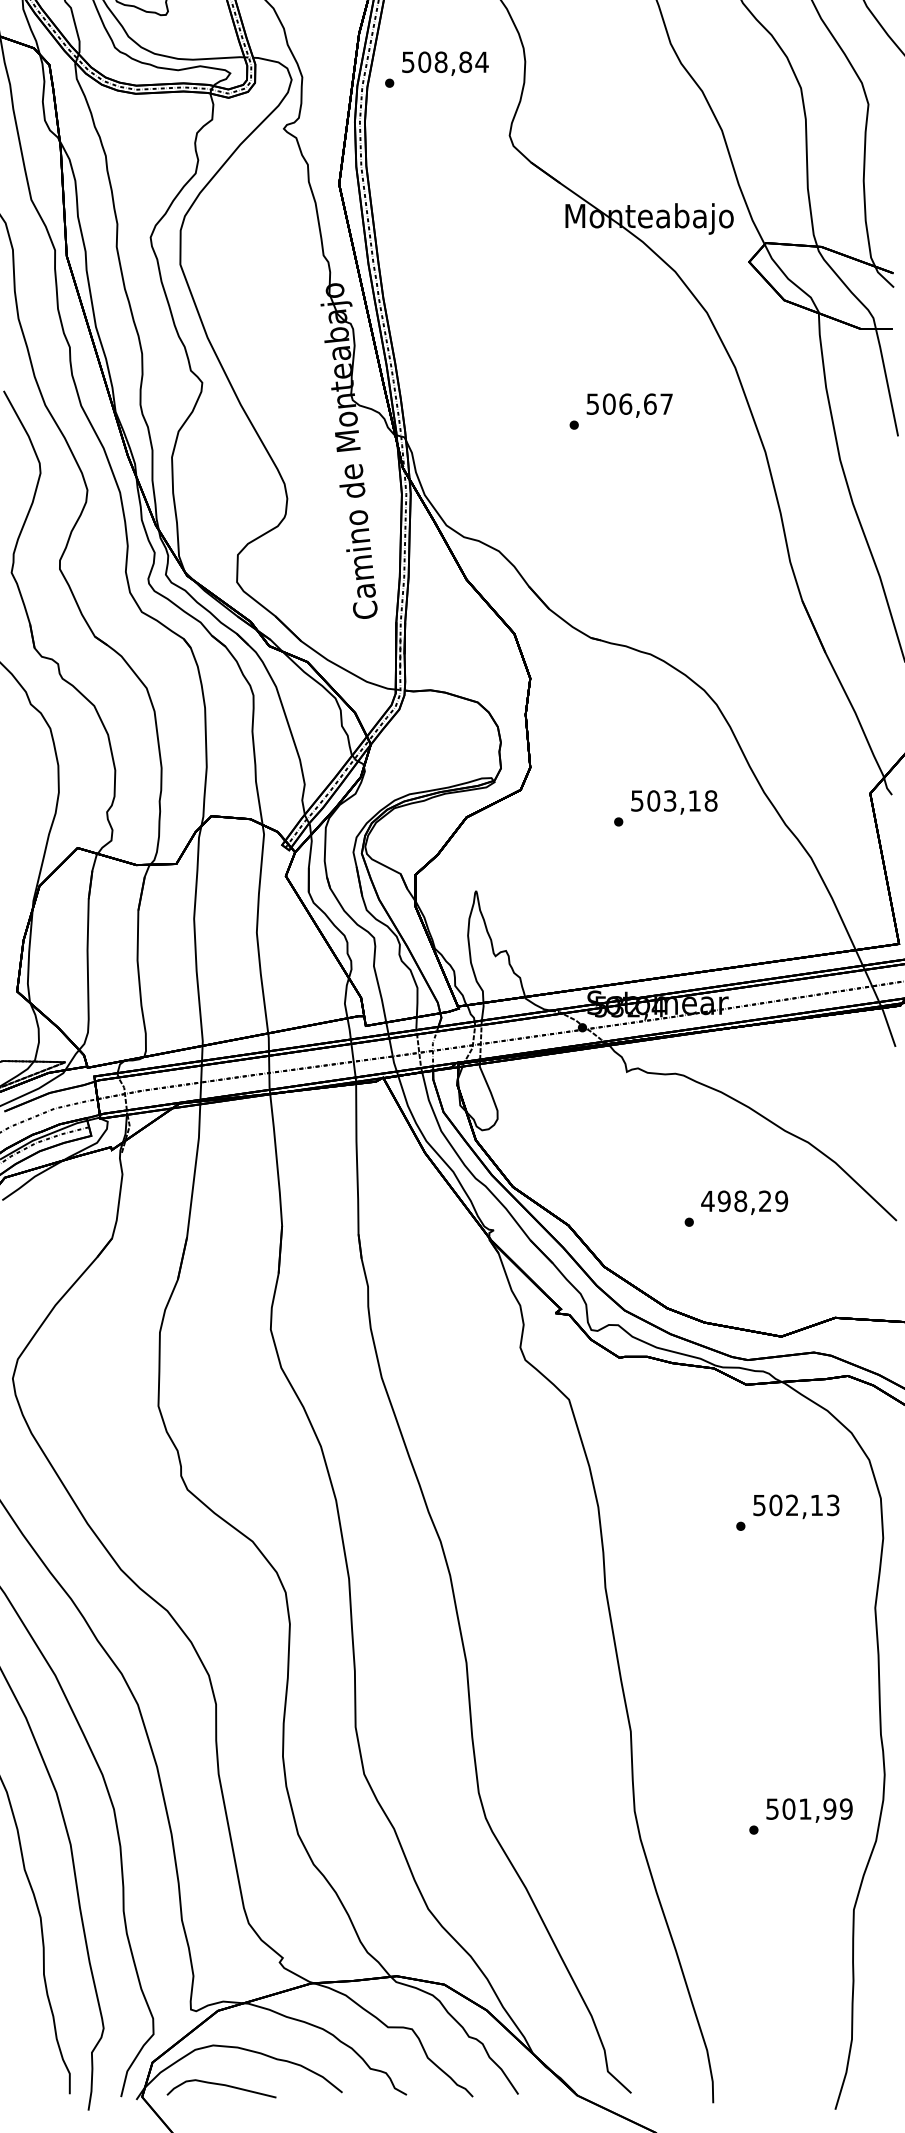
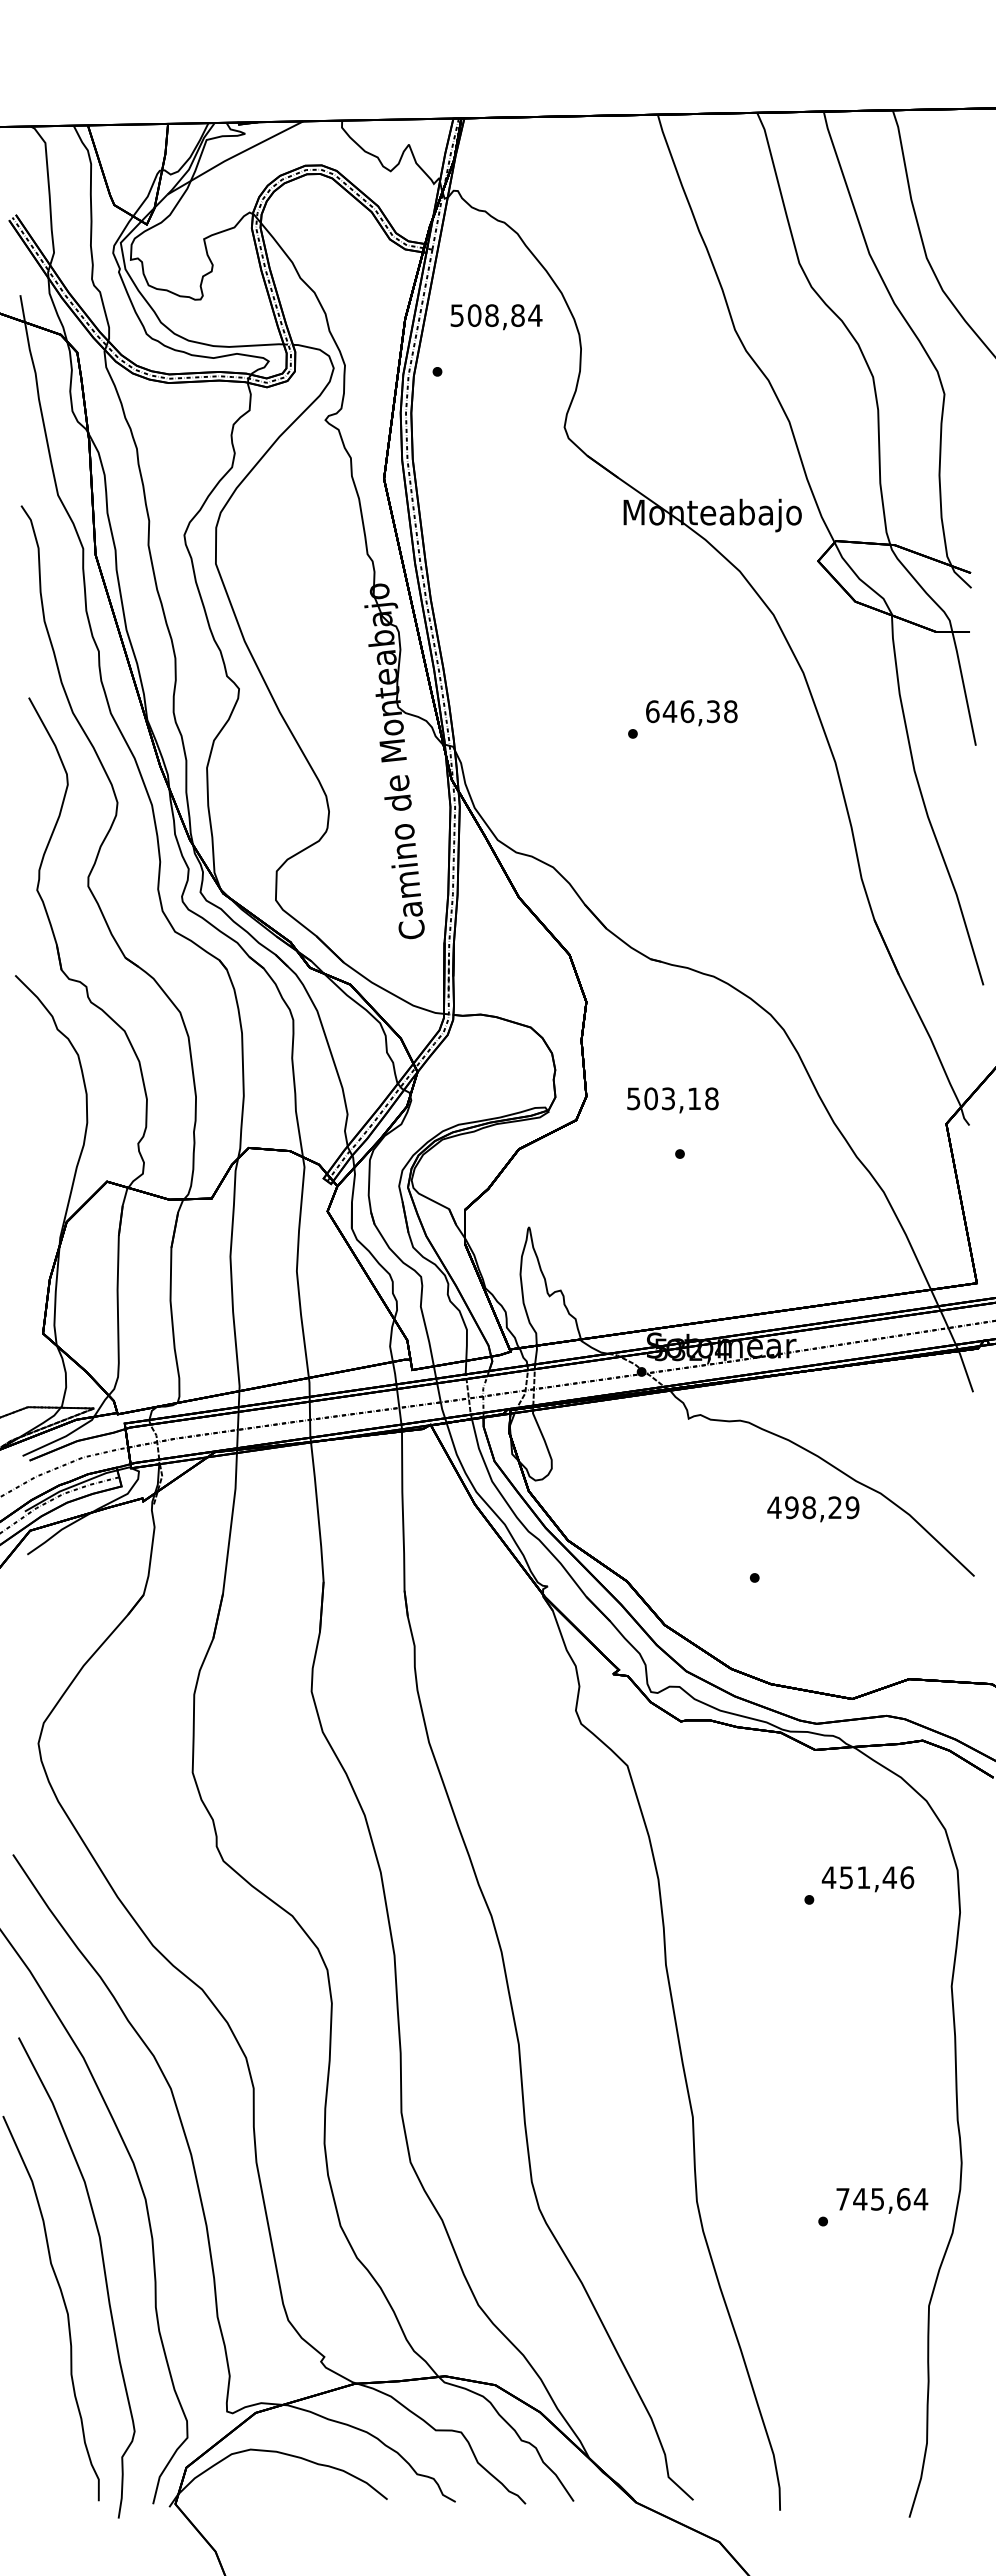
text: (445, 64) -> (496, 317), moved
text: (629, 404) -> (691, 711), 506,67 -> 646,38
text: (673, 802) -> (672, 1100), moved
text: (744, 1202) -> (813, 1509), moved
text: (795, 1505) -> (867, 1877), 502,13 -> 451,46
text: (809, 1809) -> (882, 2199), 501,99 -> 745,64
curve: (222, 2085) -> (260, 2492), removed

